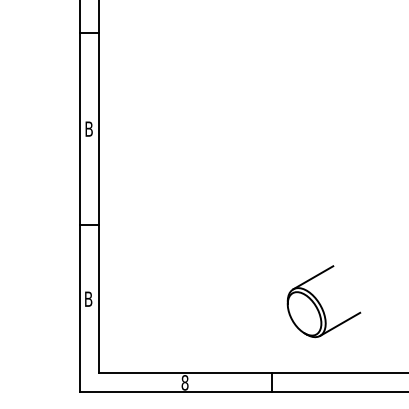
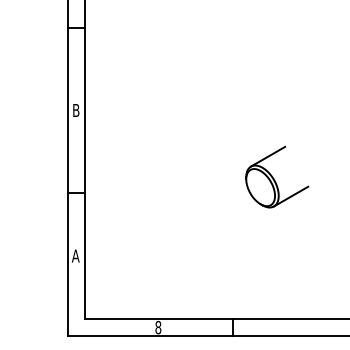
text: (88, 298) -> (75, 255), B -> A
part: (324, 300) -> (277, 176), moved

